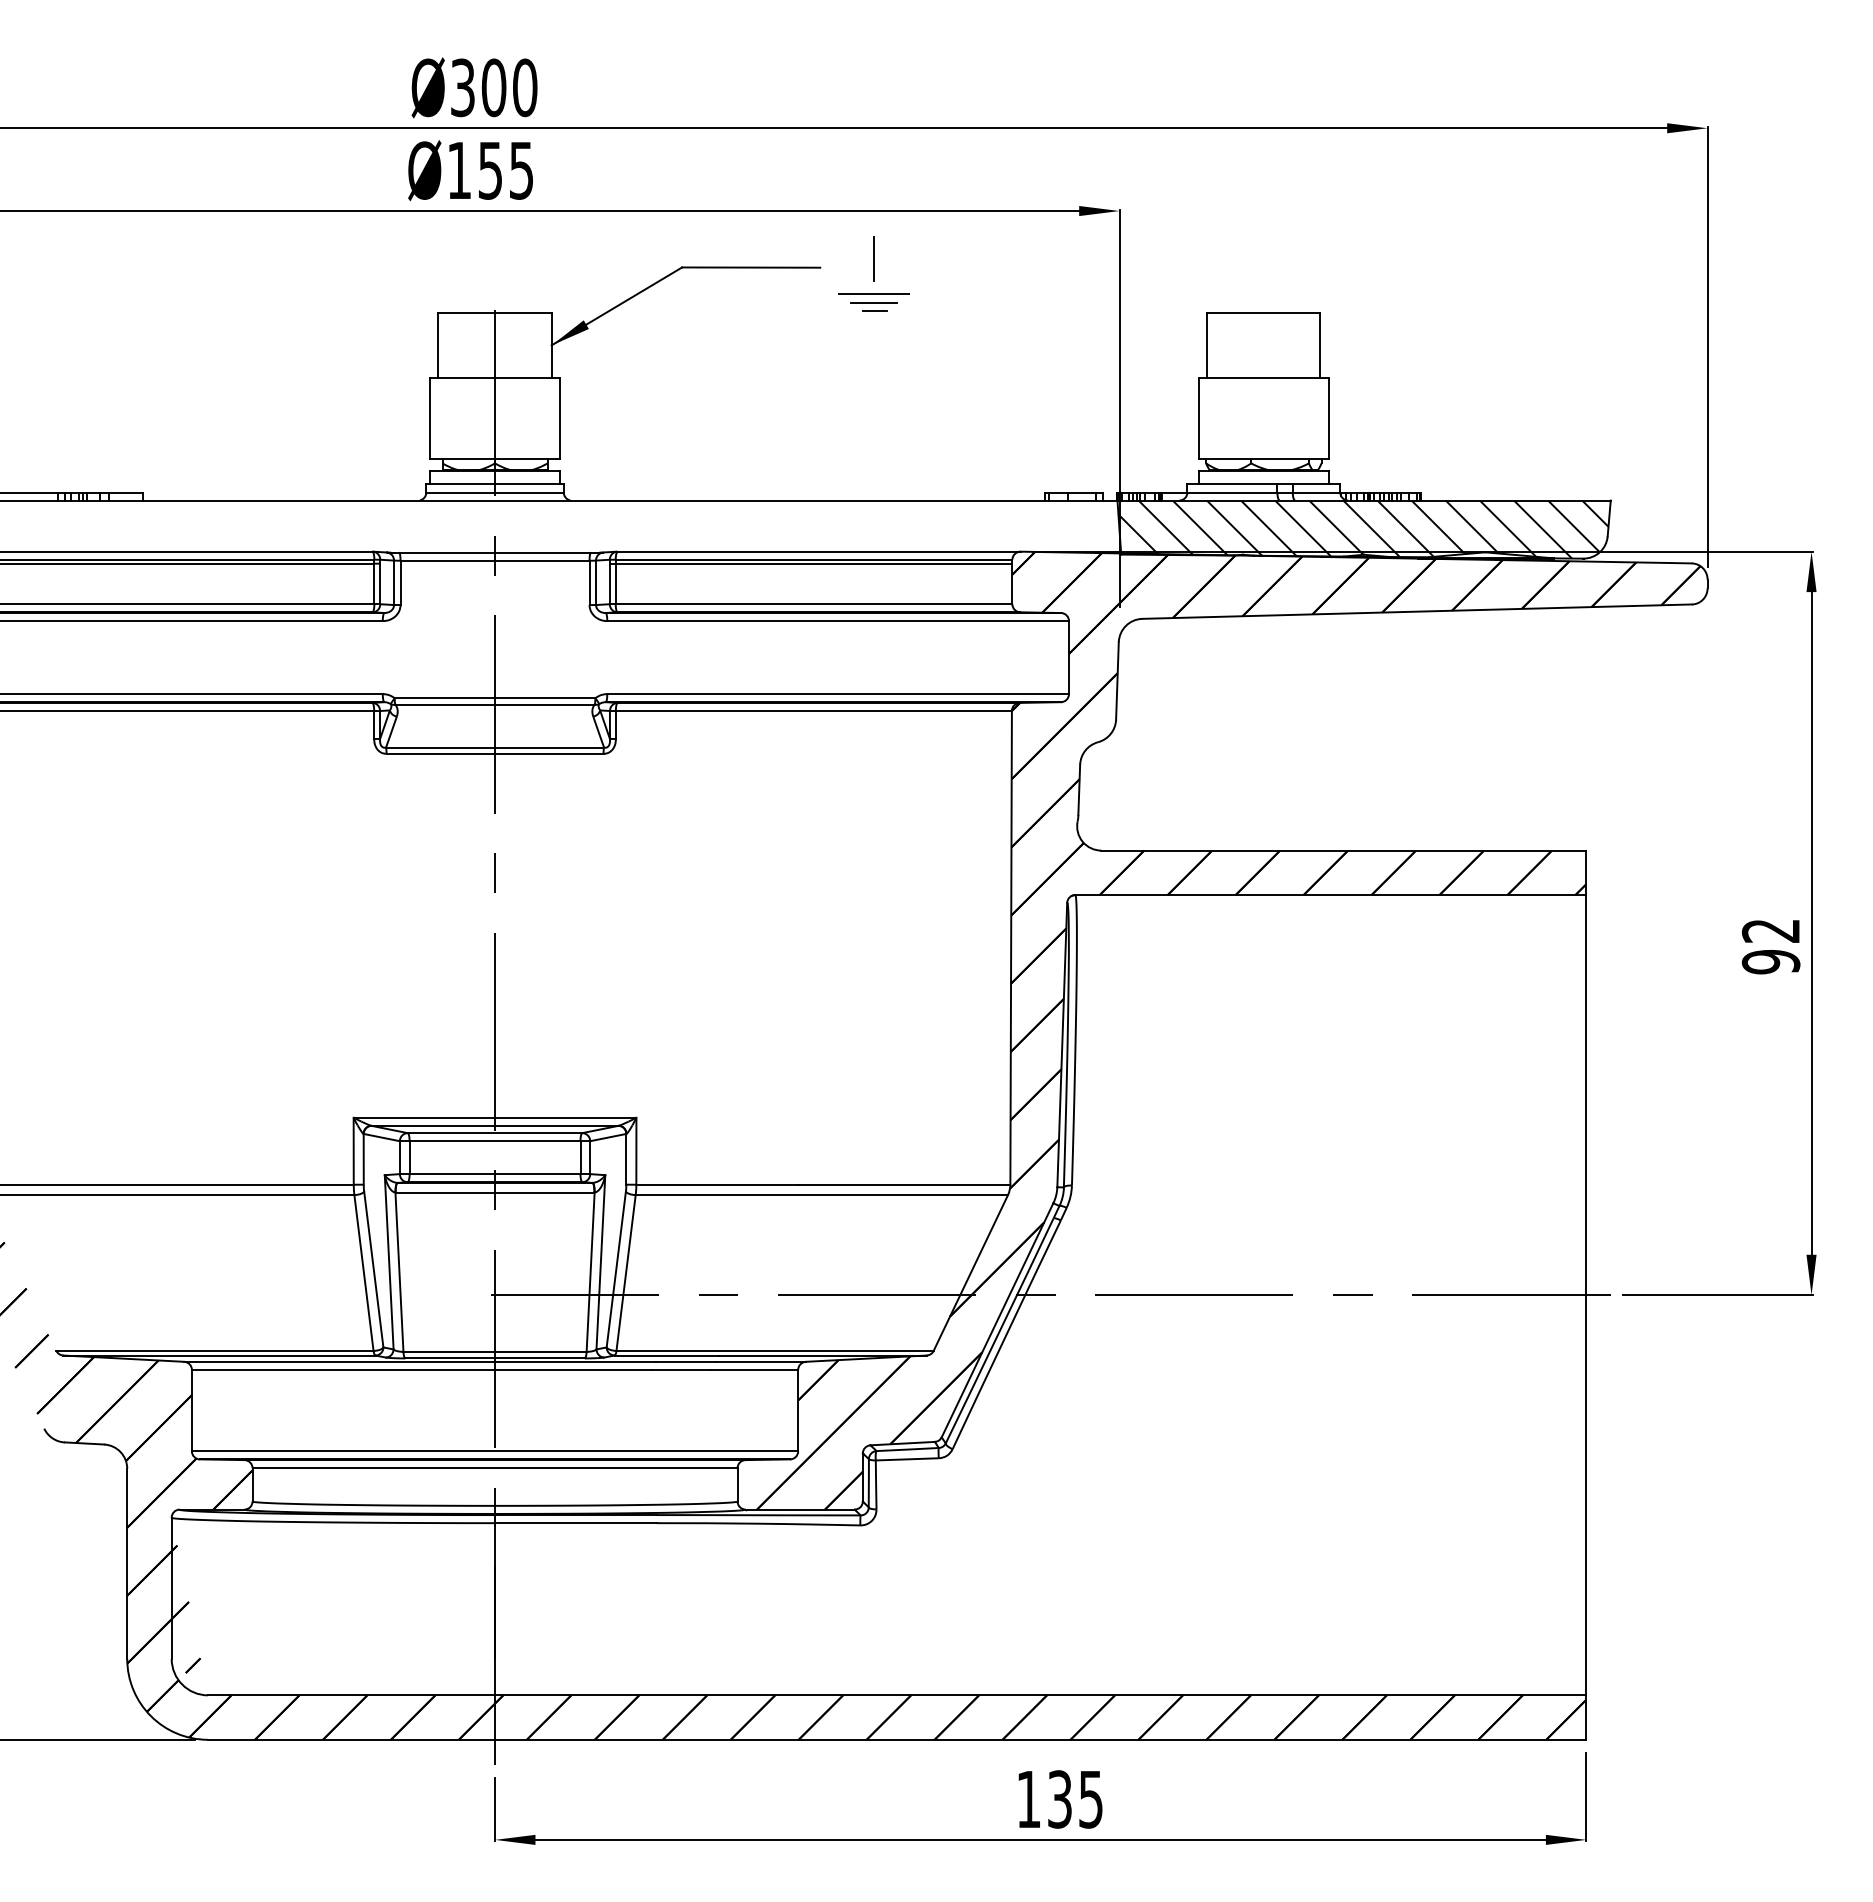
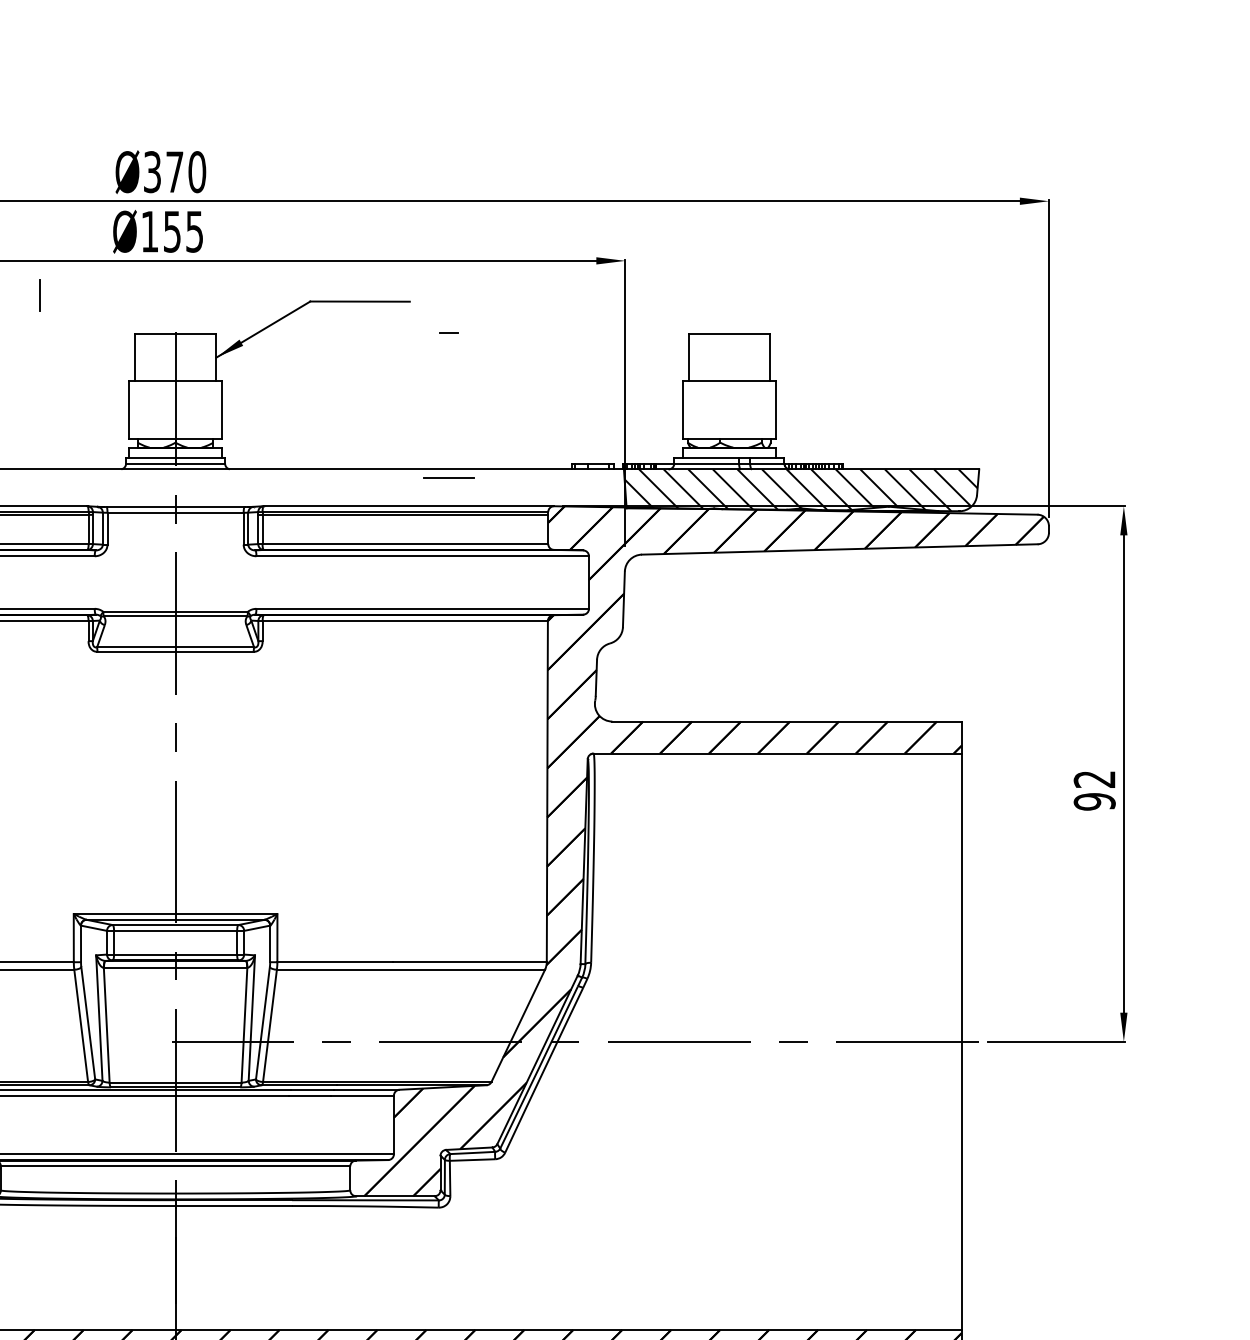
text: (493, 87) -> (174, 171), Ø300 -> Ø370
line: (873, 258) -> (39, 295), moved
line: (873, 293) -> (448, 477), moved
line: (873, 303) -> (448, 327), removed

